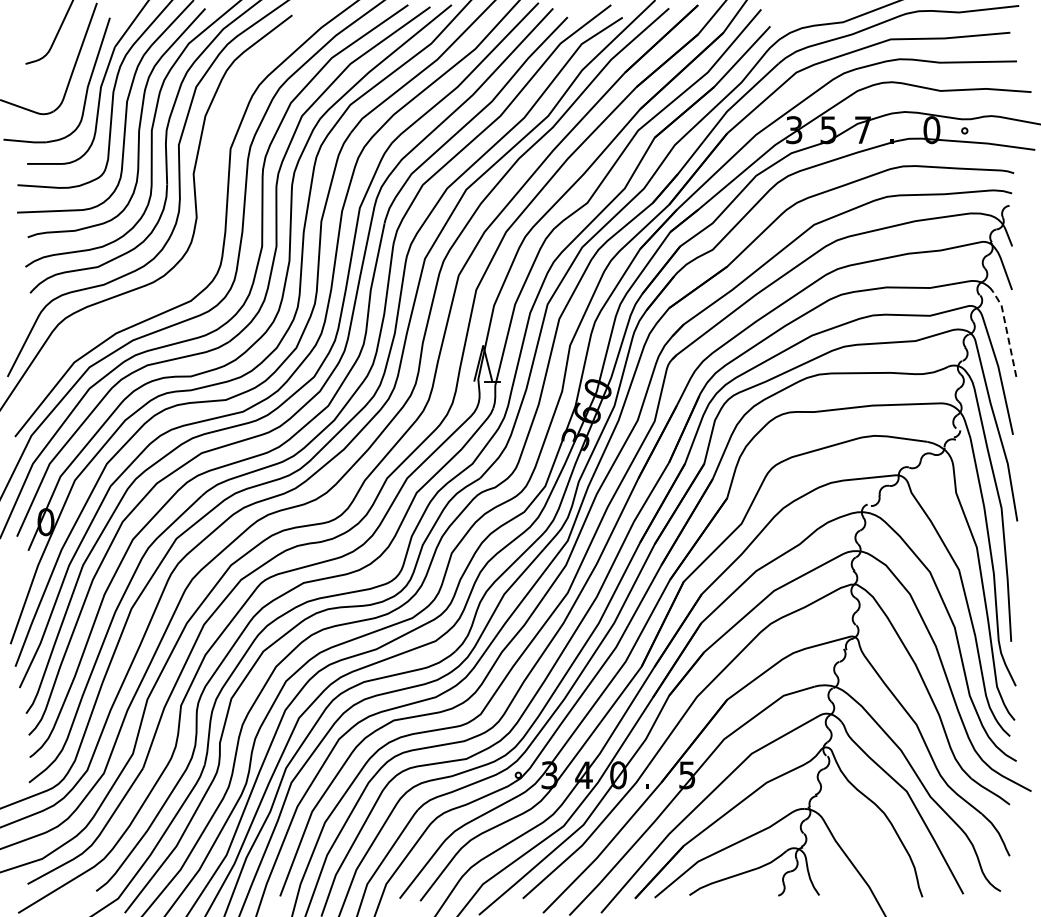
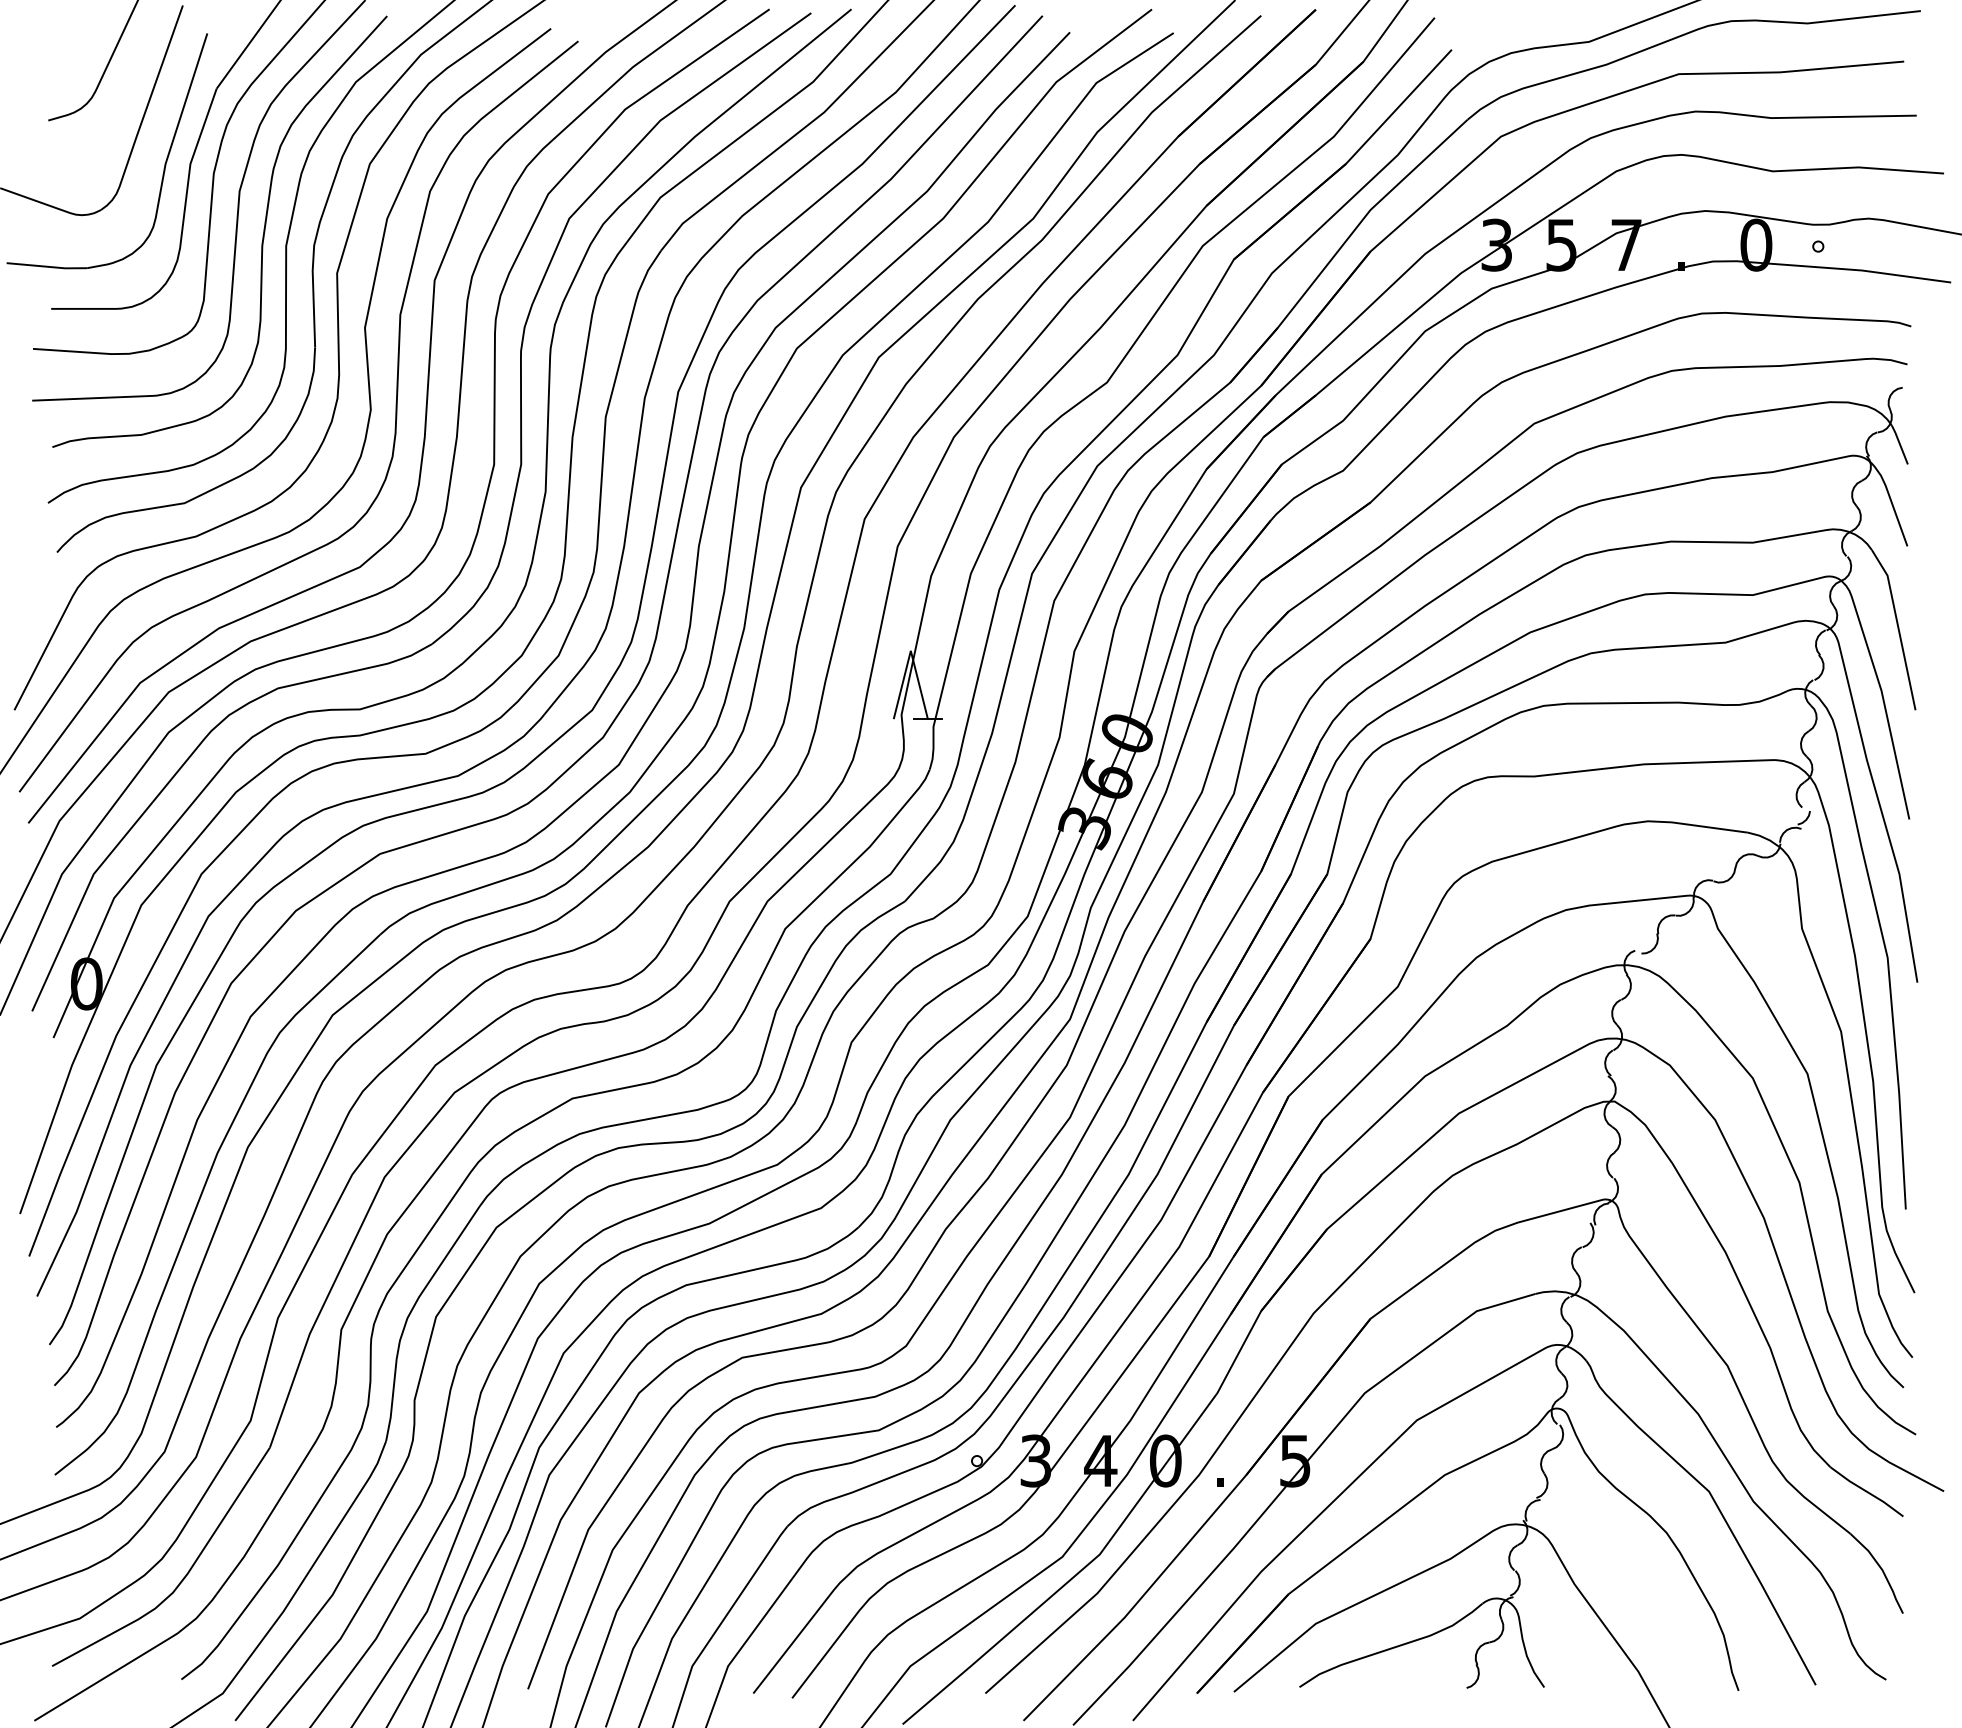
curve: (208, 230) -> (393, 434), added
line: (1007, 332) -> (1898, 626), dashed -> solid

